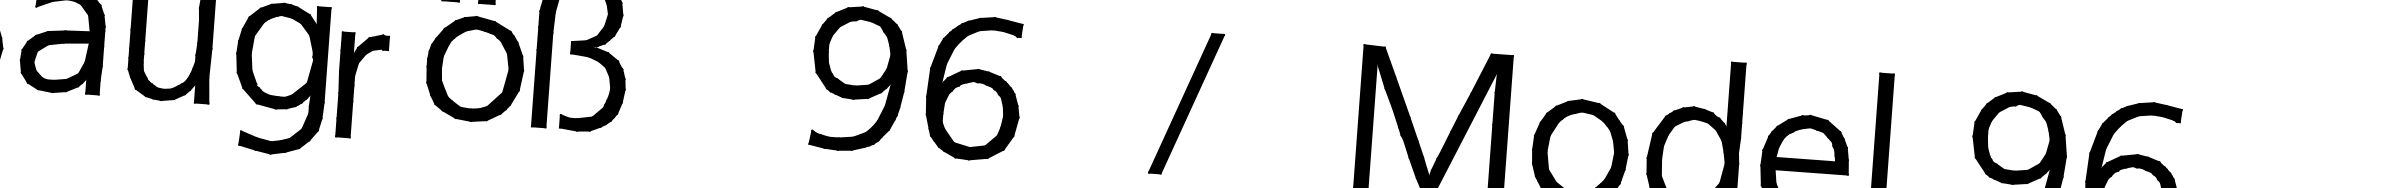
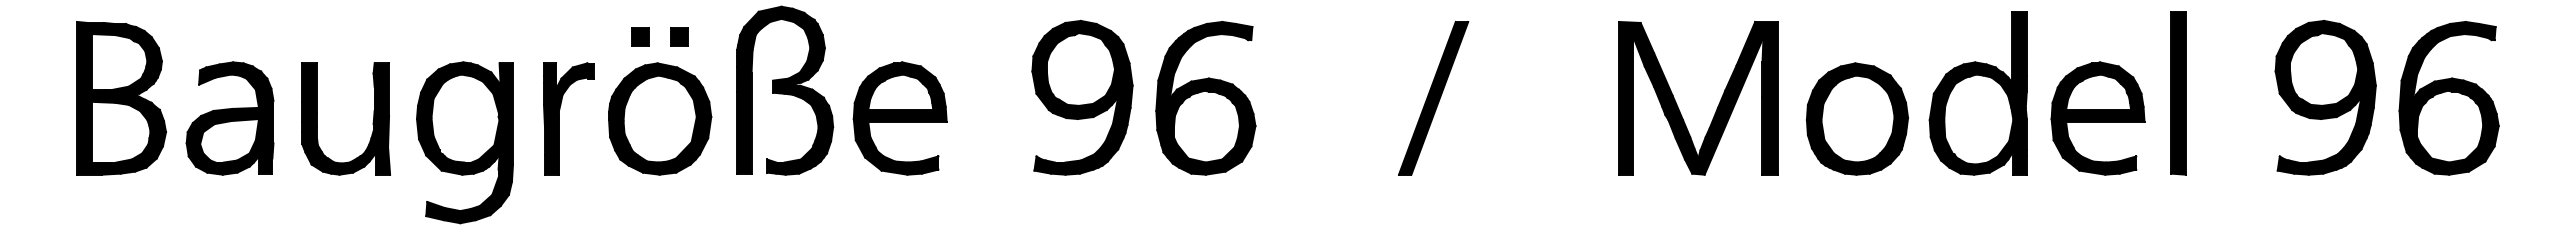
part: (475, 68) -> (660, 118), moved
part: (353, 84) -> (559, 118), moved
part: (687, 86) -> (899, 118), added

